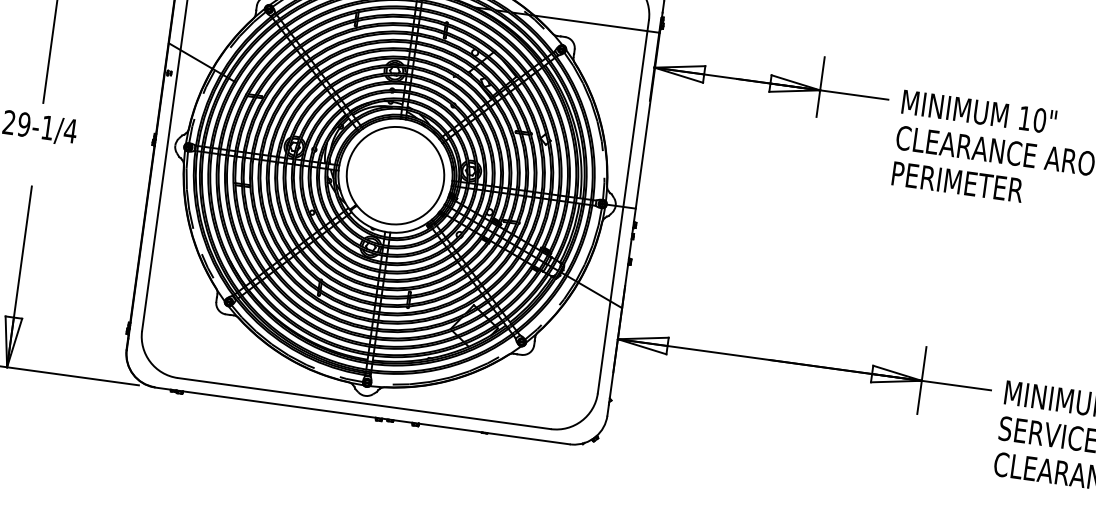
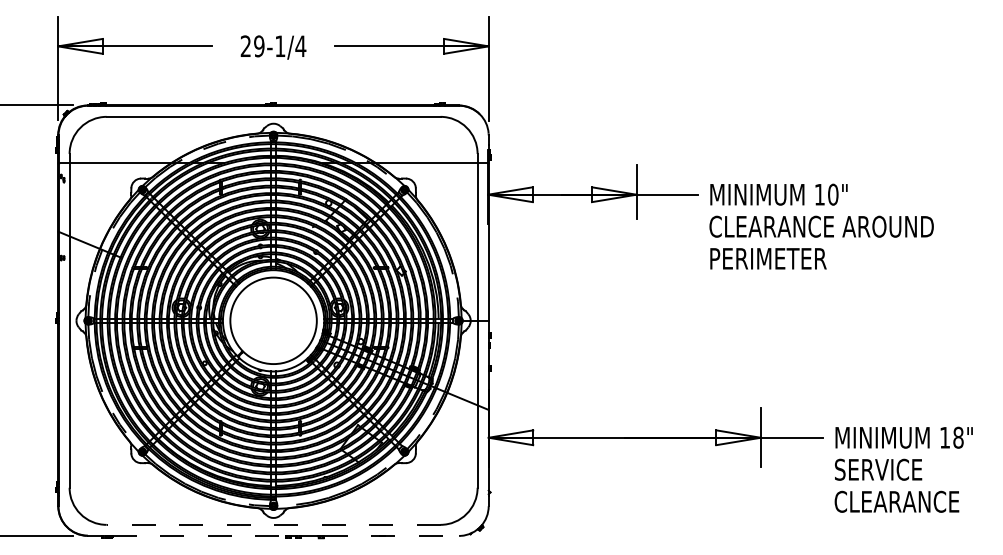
line: (364, 403) -> (273, 524), solid -> dashed
line: (279, 404) -> (199, 535), solid -> dashed
line: (494, 433) -> (391, 535), solid -> dashed

